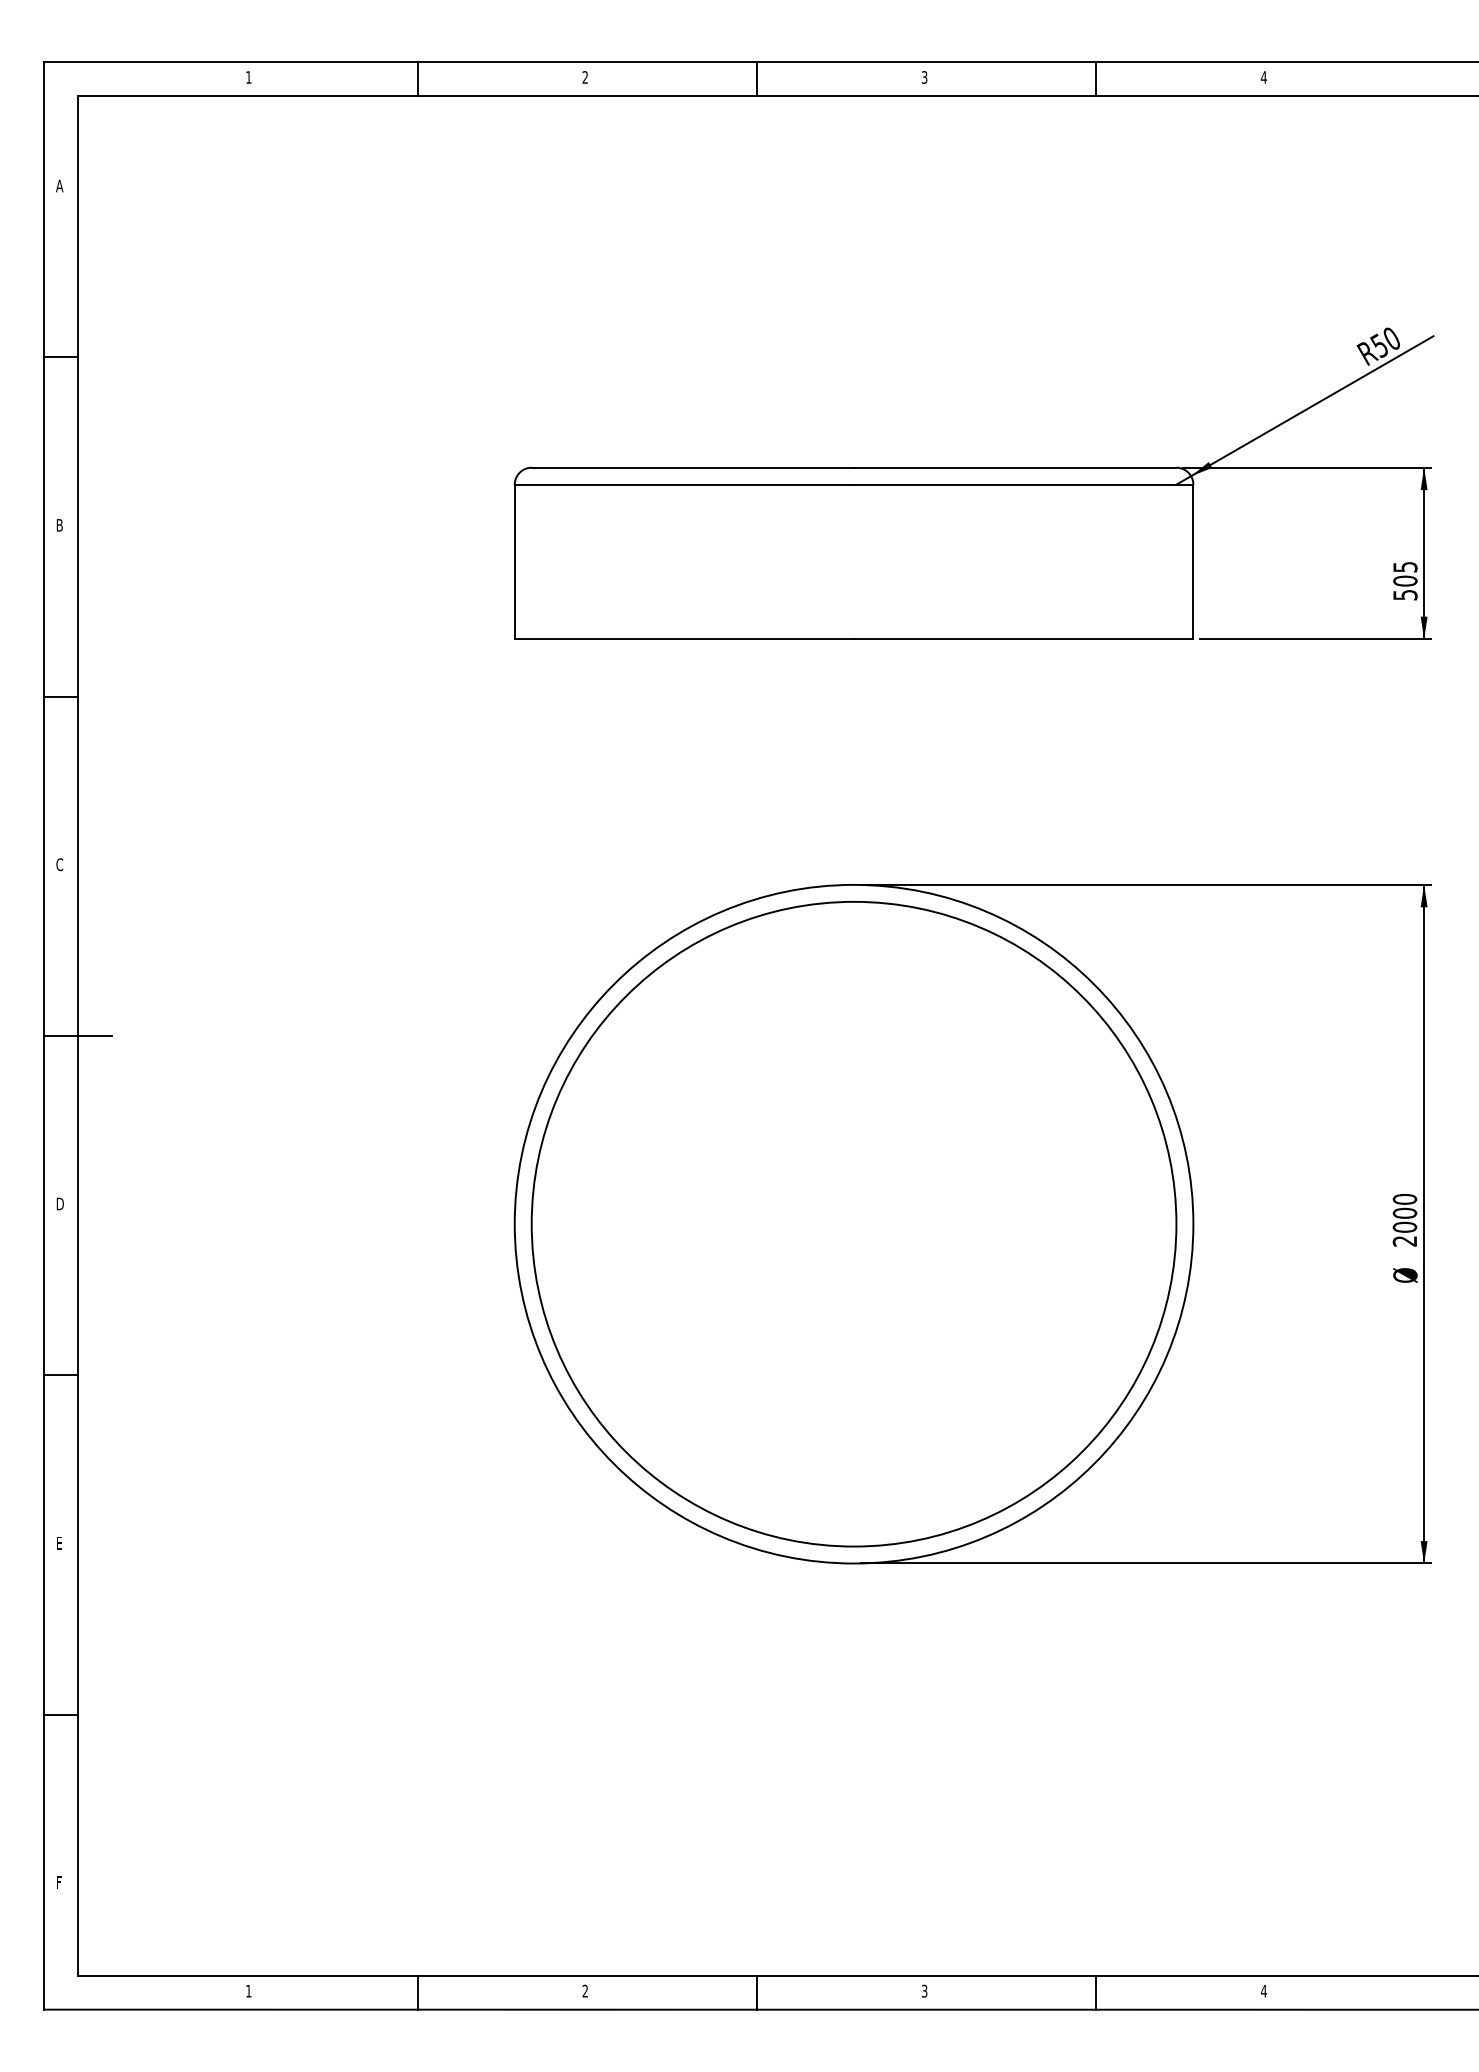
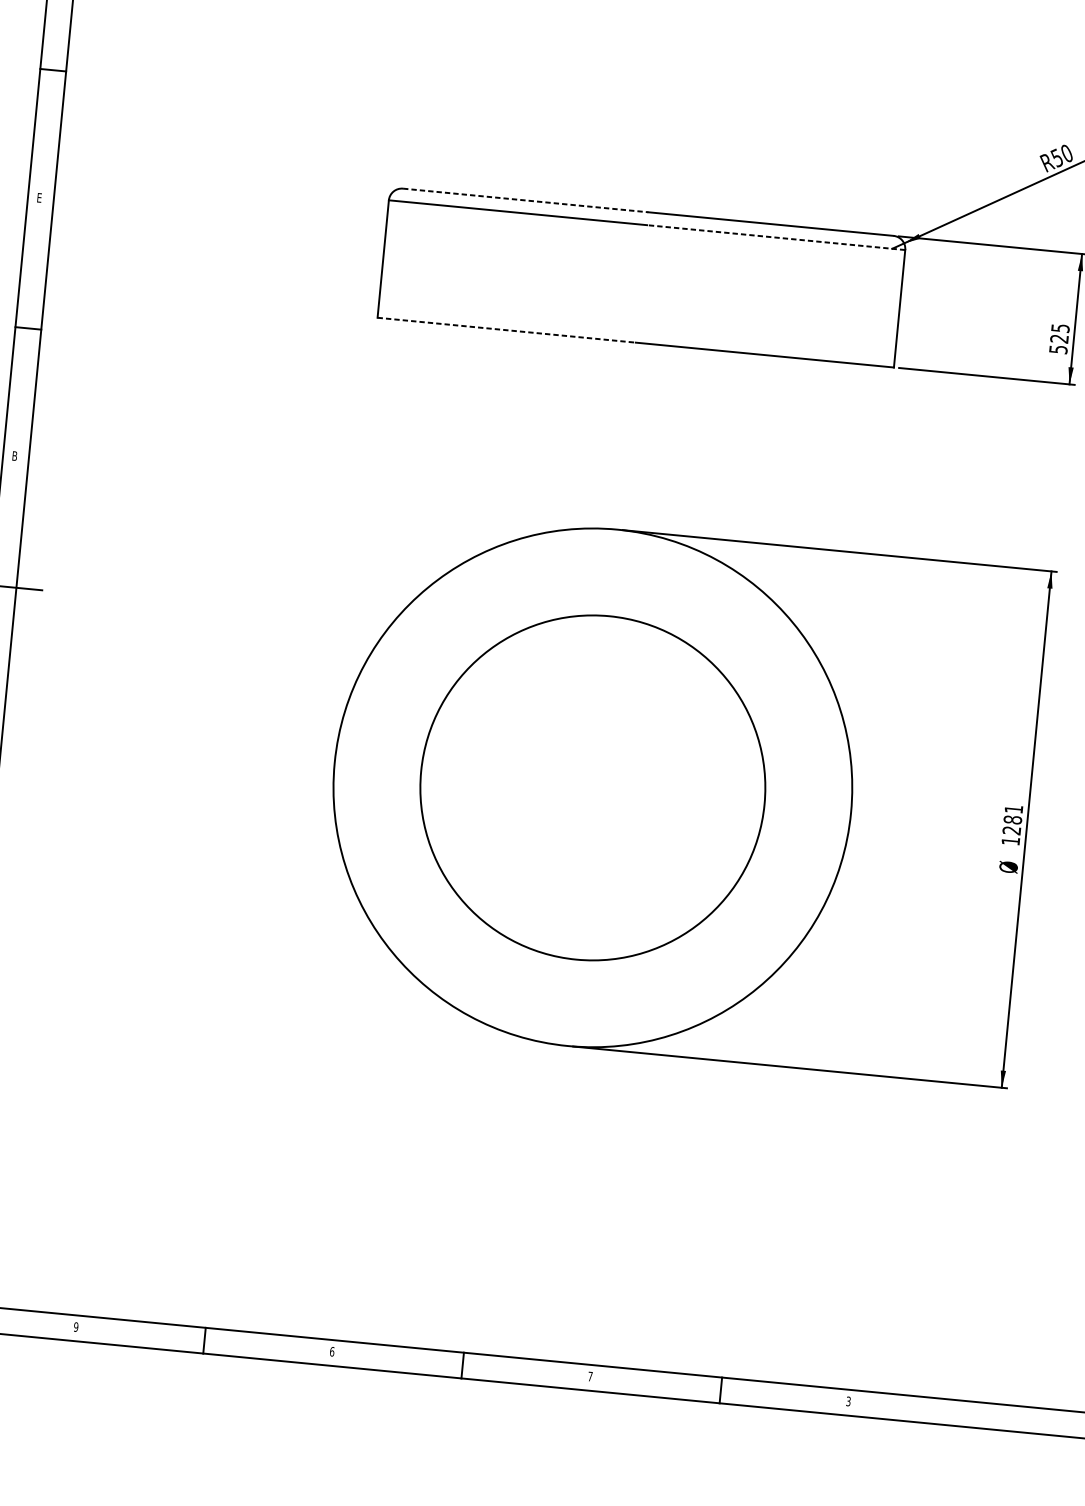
line: (693, 467) -> (526, 200), solid -> dashed
line: (1023, 484) -> (776, 237), solid -> dashed
text: (59, 525) -> (39, 198), B -> E
text: (1405, 580) -> (1059, 338), 505 -> 525
line: (684, 639) -> (506, 330), solid -> dashed
text: (59, 864) -> (14, 455), C -> B
text: (1404, 1219) -> (1012, 824), 2000 -> 1281
circle: (853, 1224) -> (592, 788), size x0.7
text: (248, 1990) -> (75, 1326), 1 -> 9
text: (585, 1990) -> (332, 1351), 2 -> 6
text: (924, 1990) -> (590, 1376), 3 -> 7
text: (1263, 1990) -> (848, 1400), 4 -> 3

